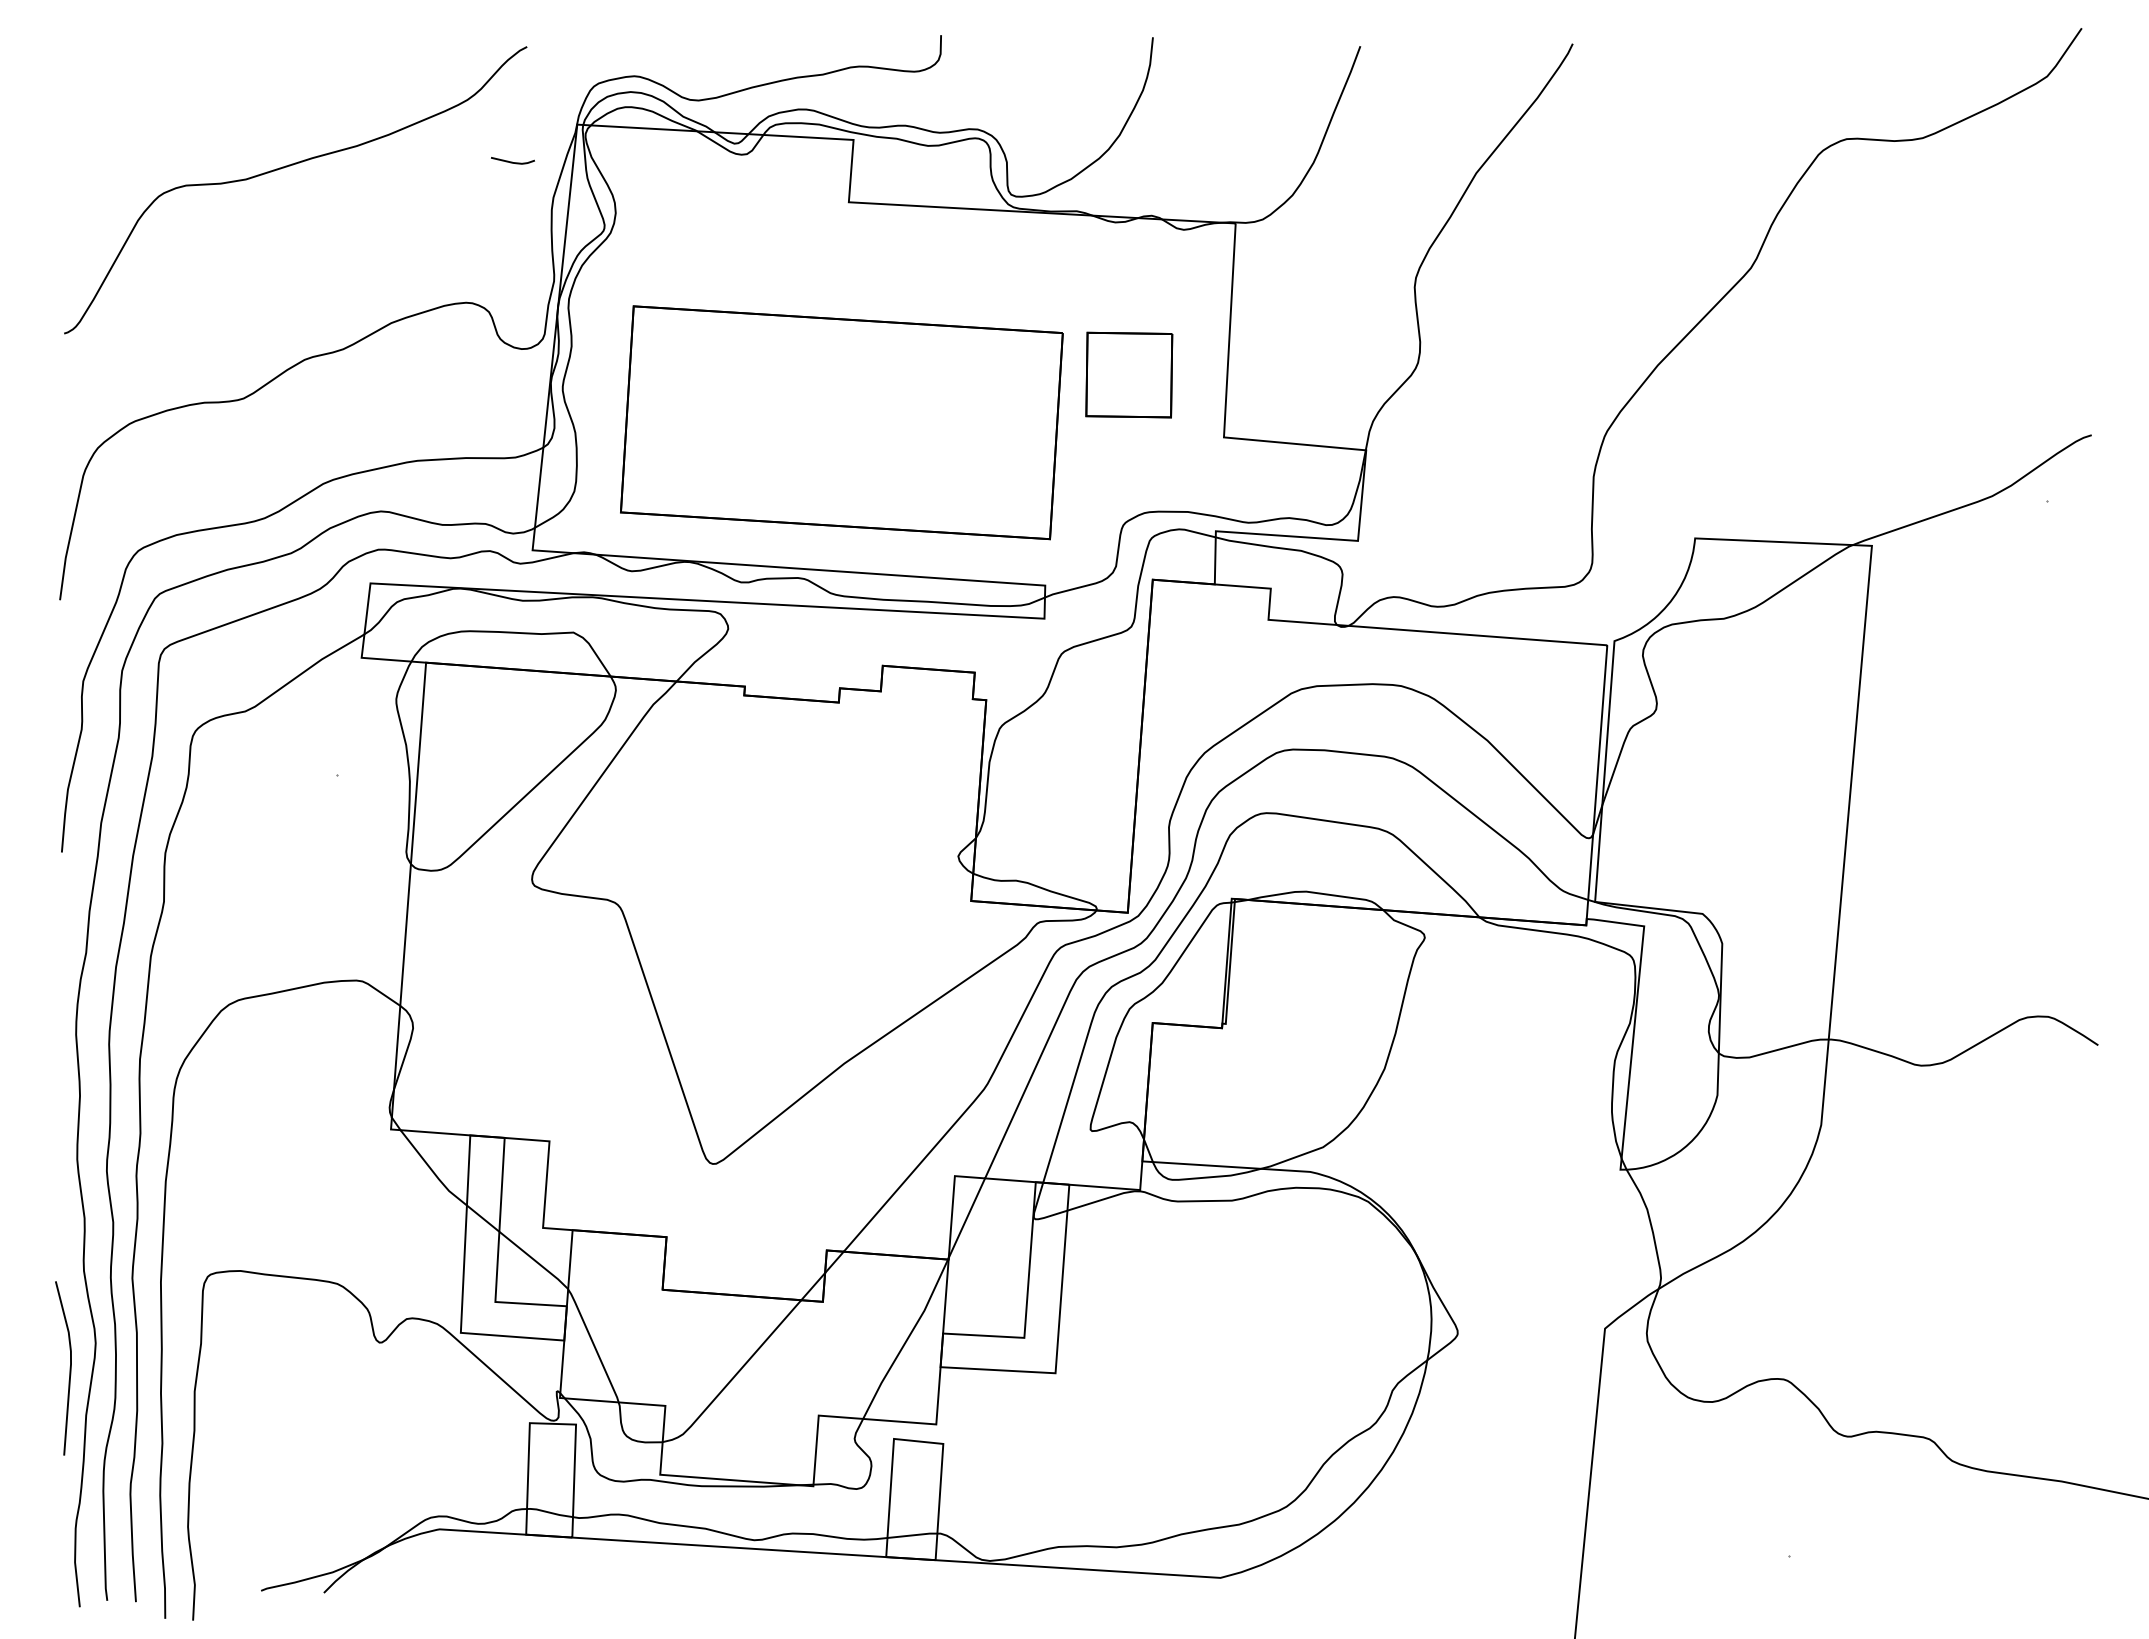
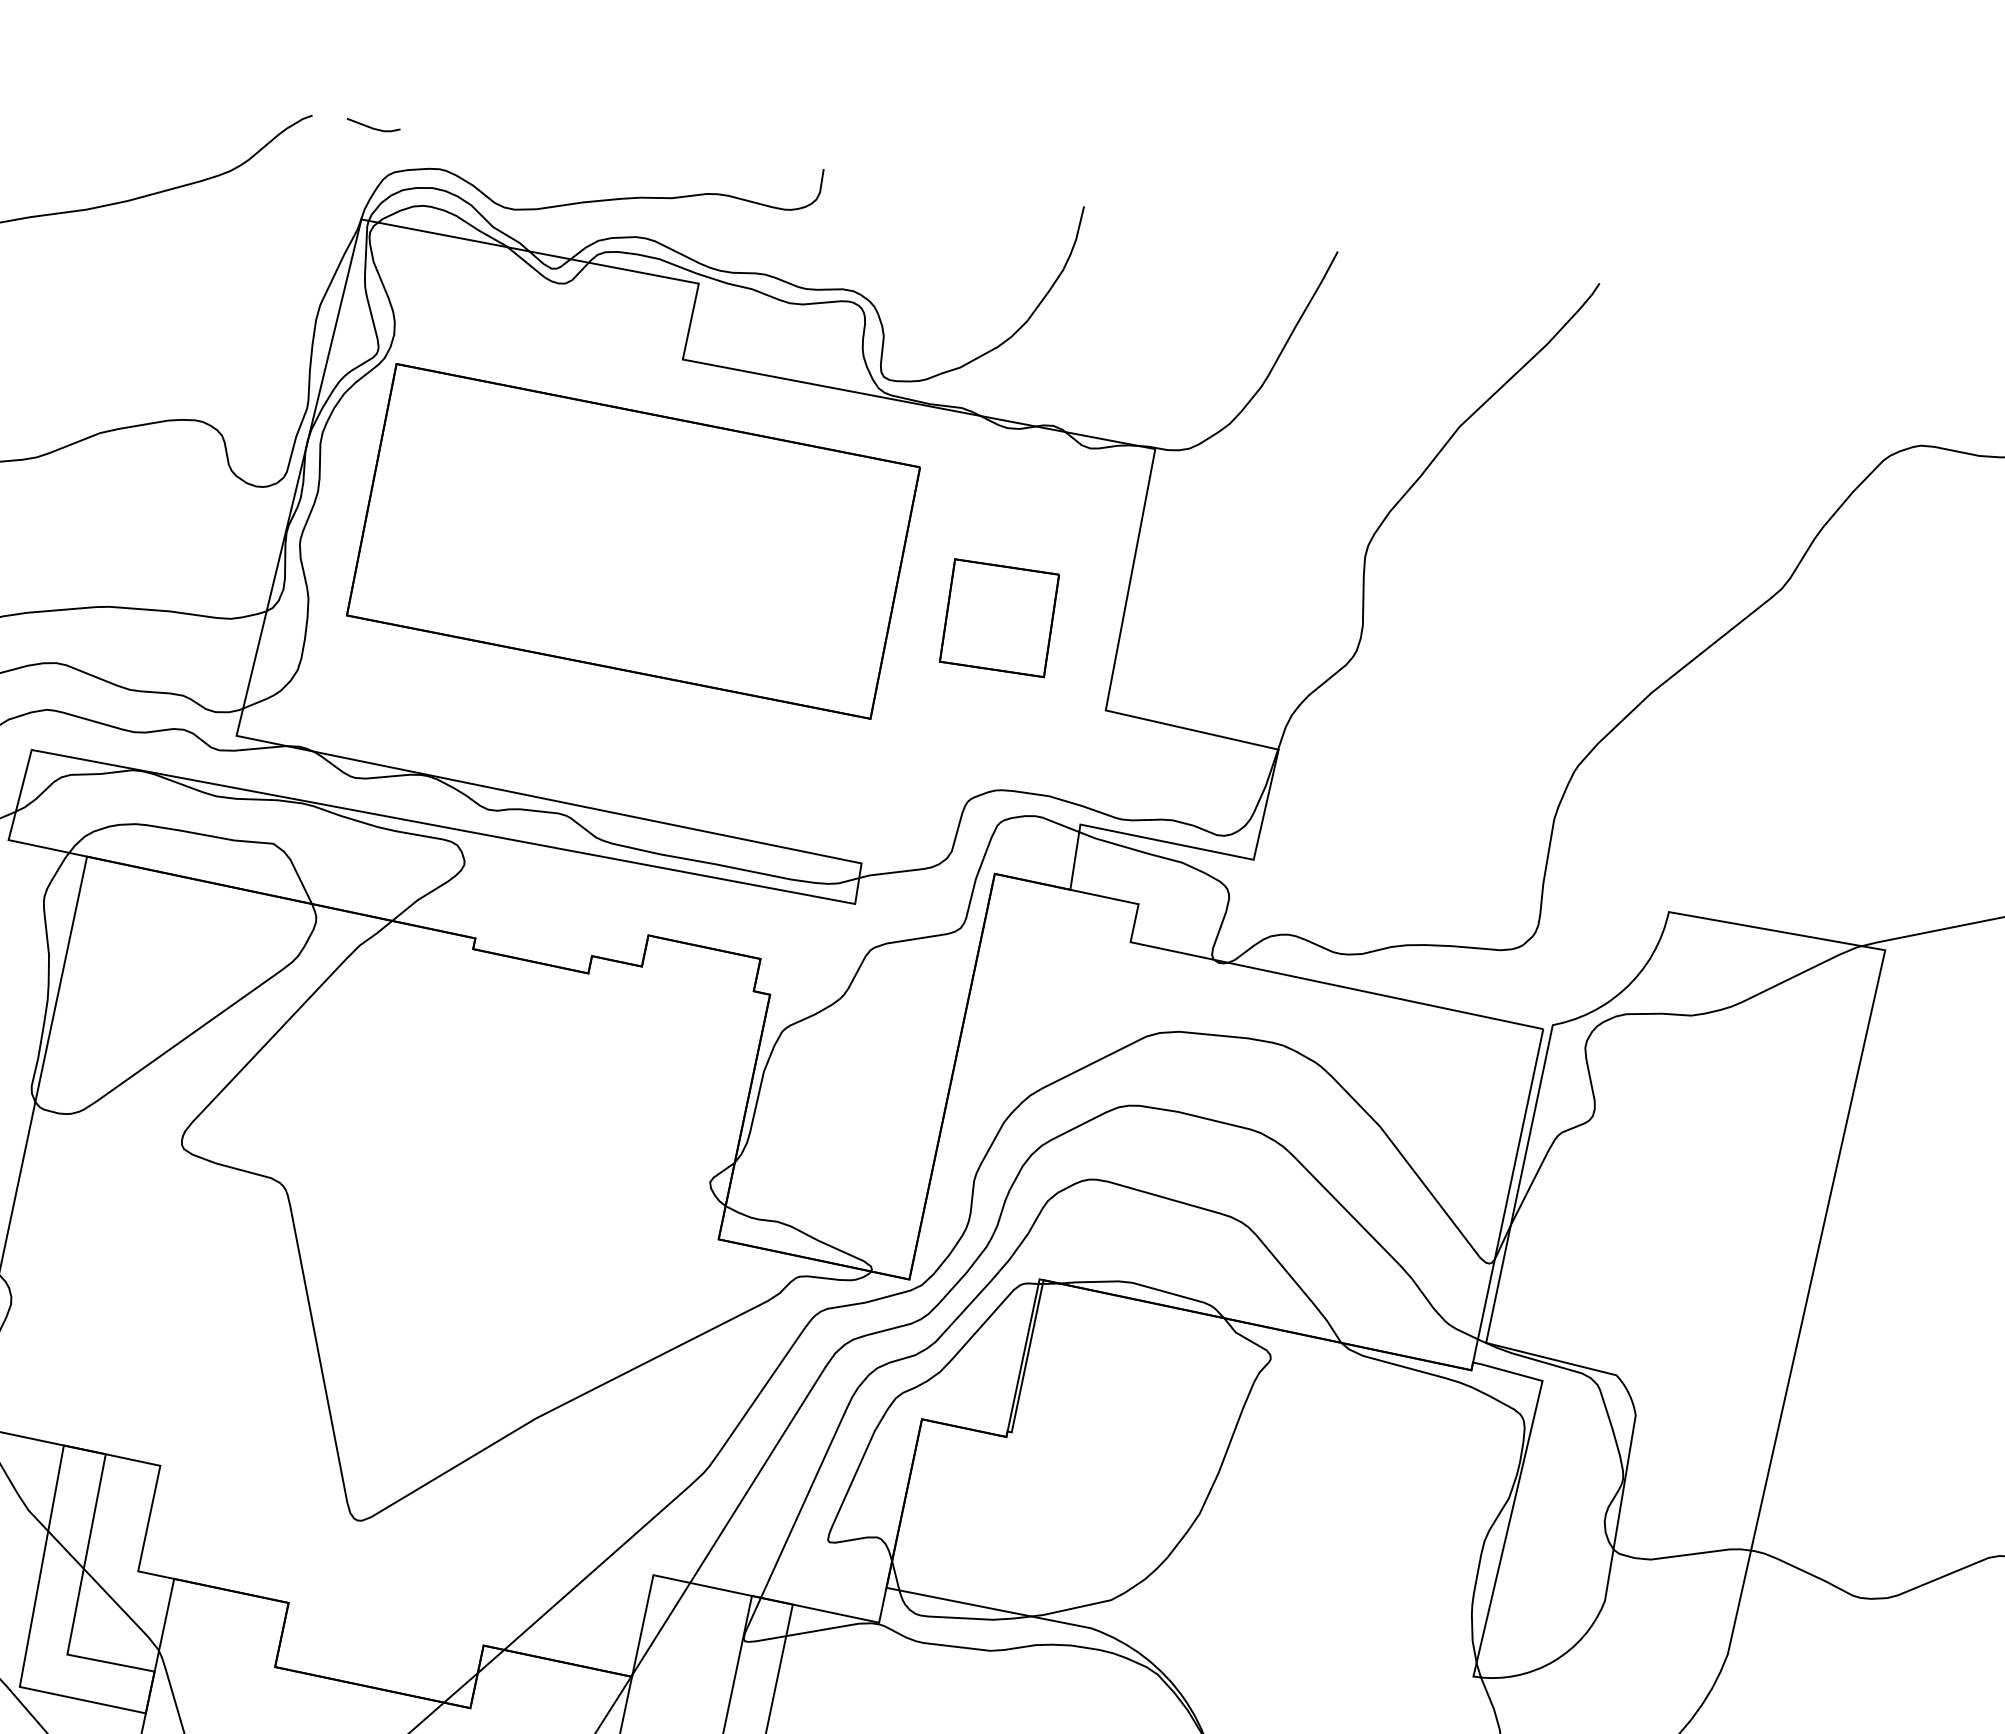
line: (512, 161) -> (372, 126), moved
part: (841, 422) -> (633, 541), moved

